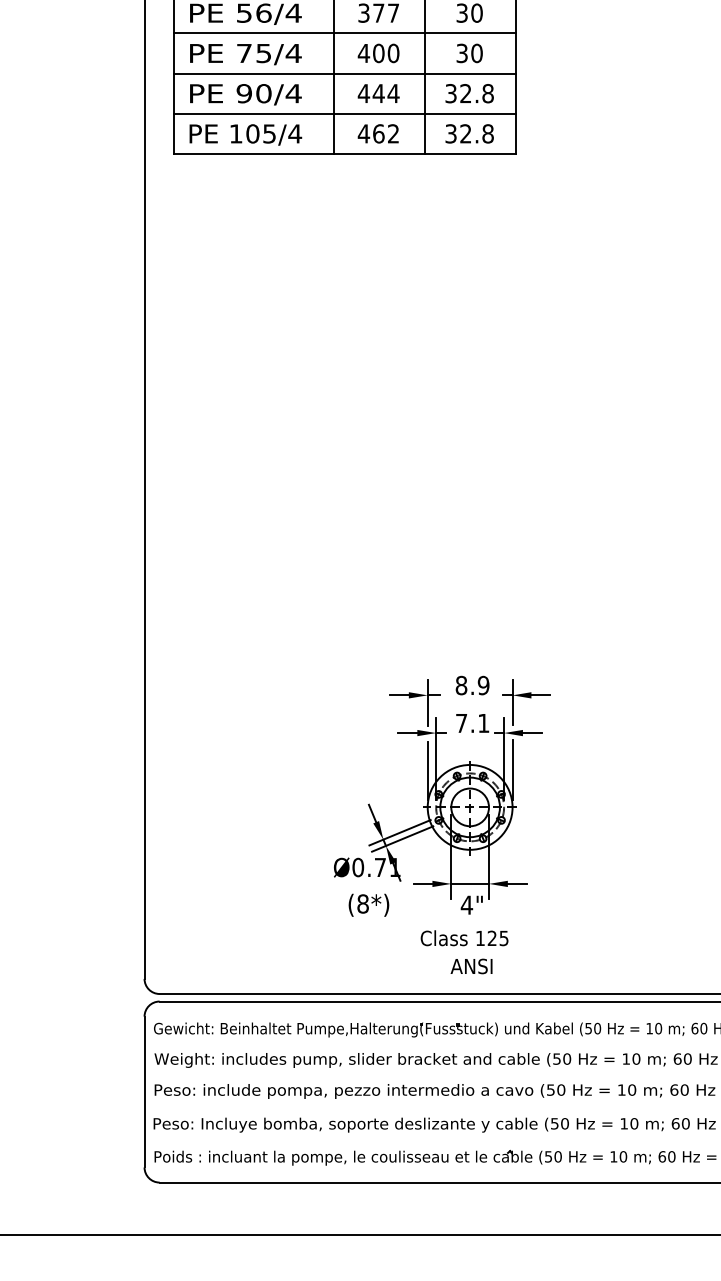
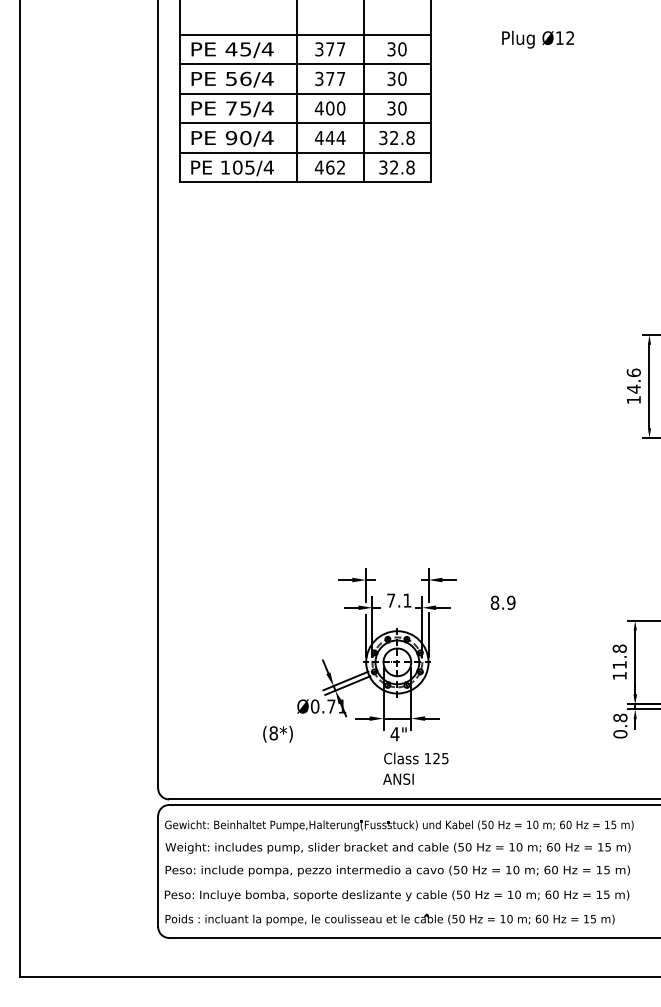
text: (471, 685) -> (502, 602), moved
text: (368, 904) -> (277, 733), moved
text: (464, 938) -> (416, 758), moved

